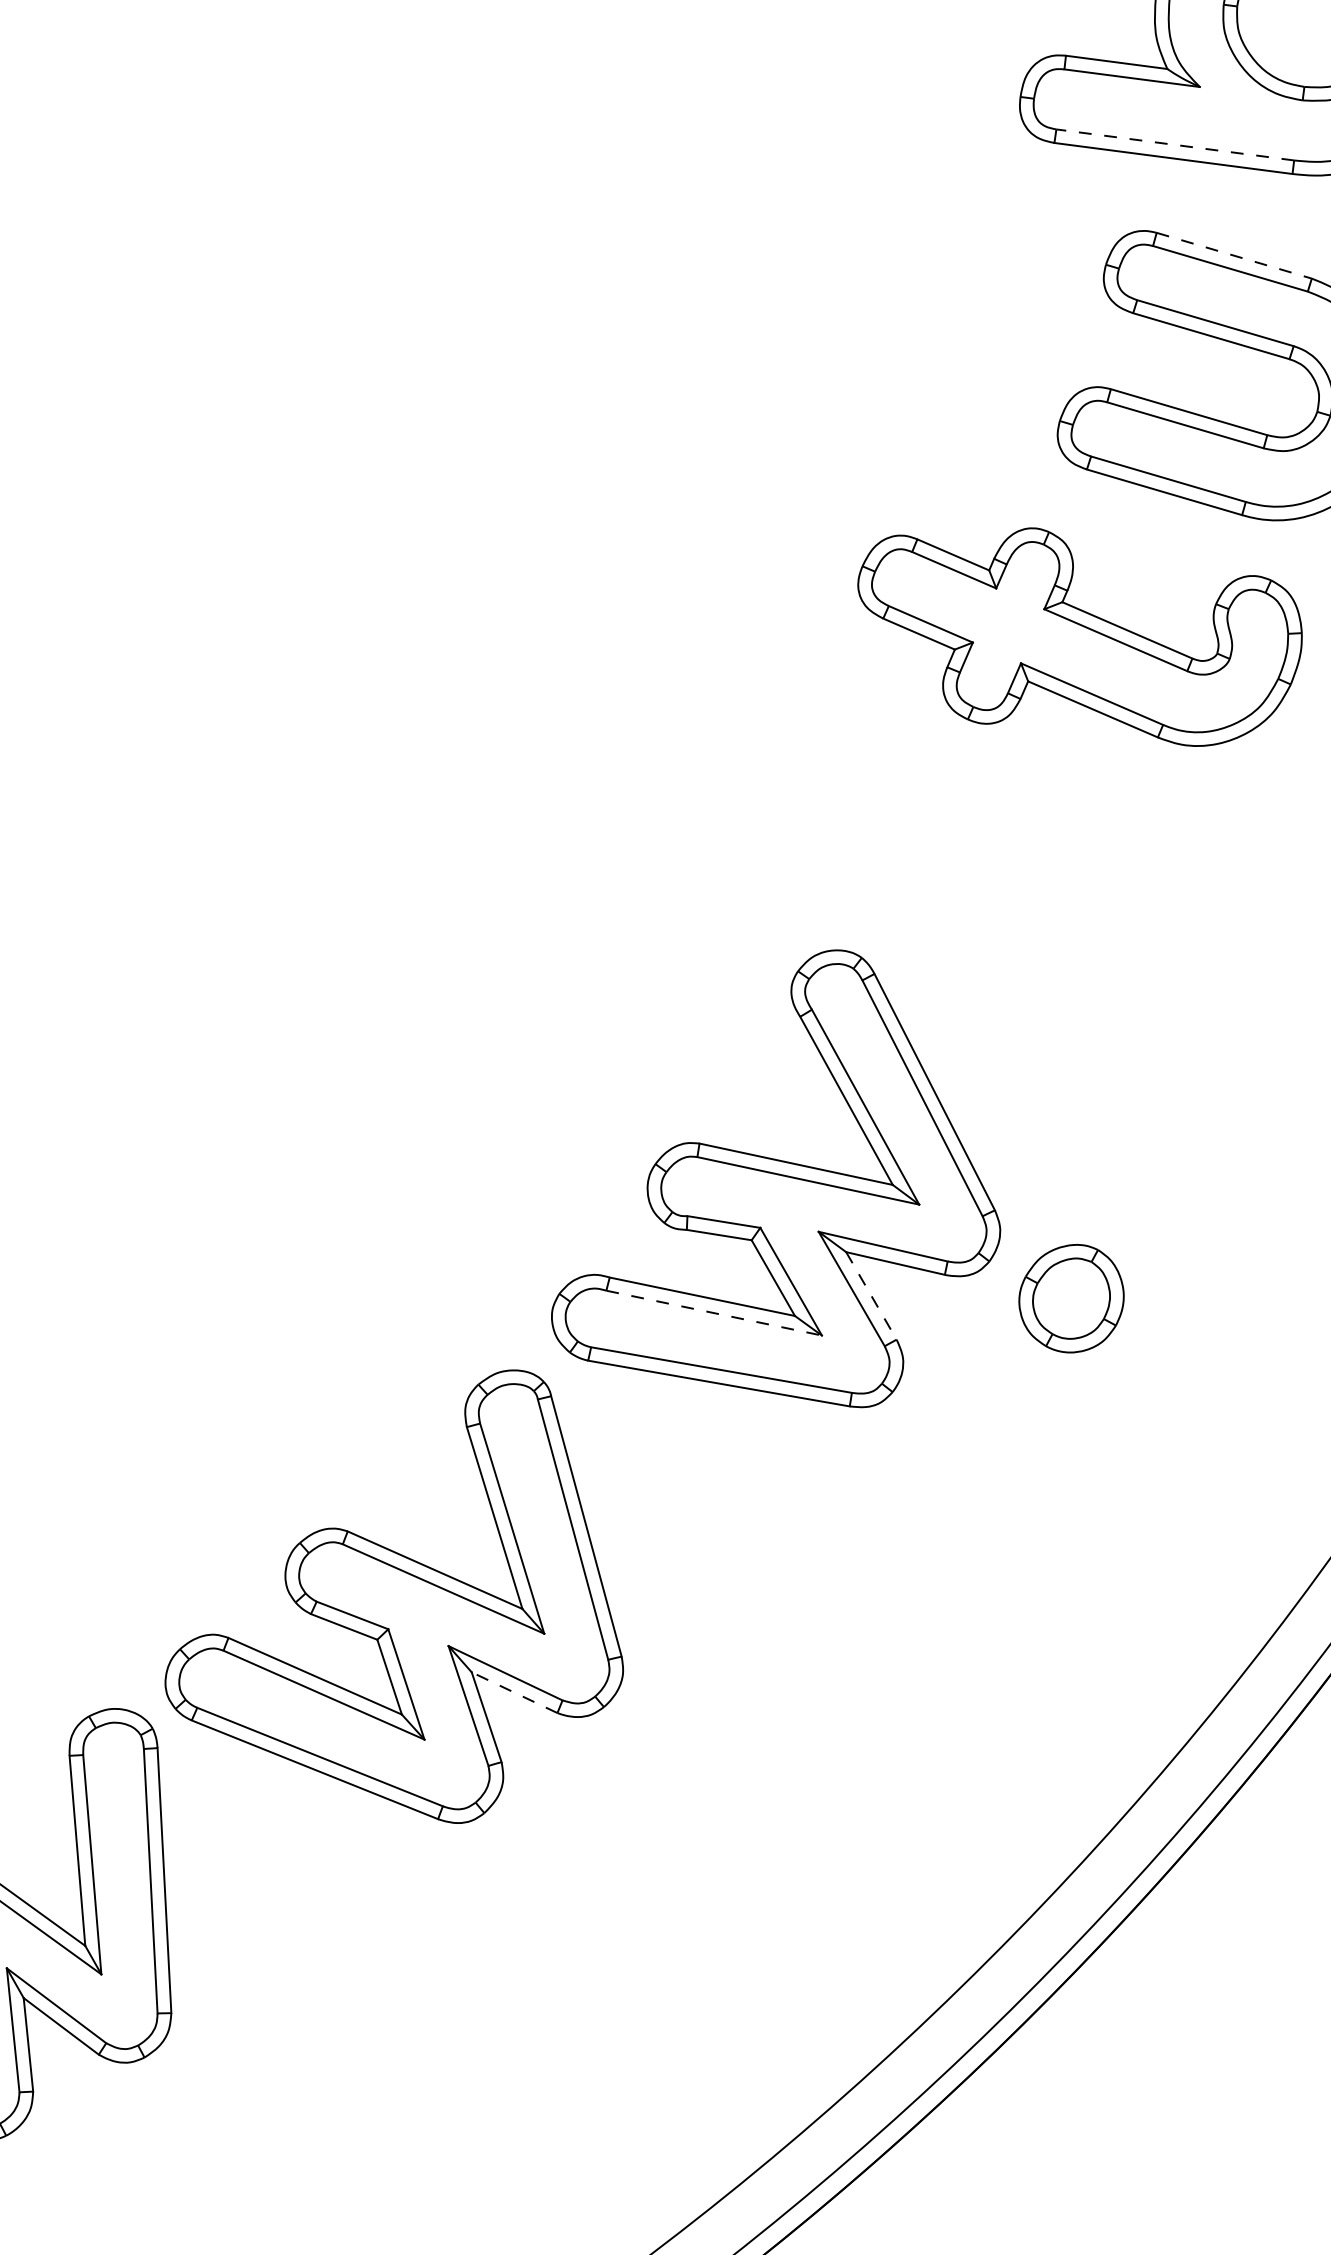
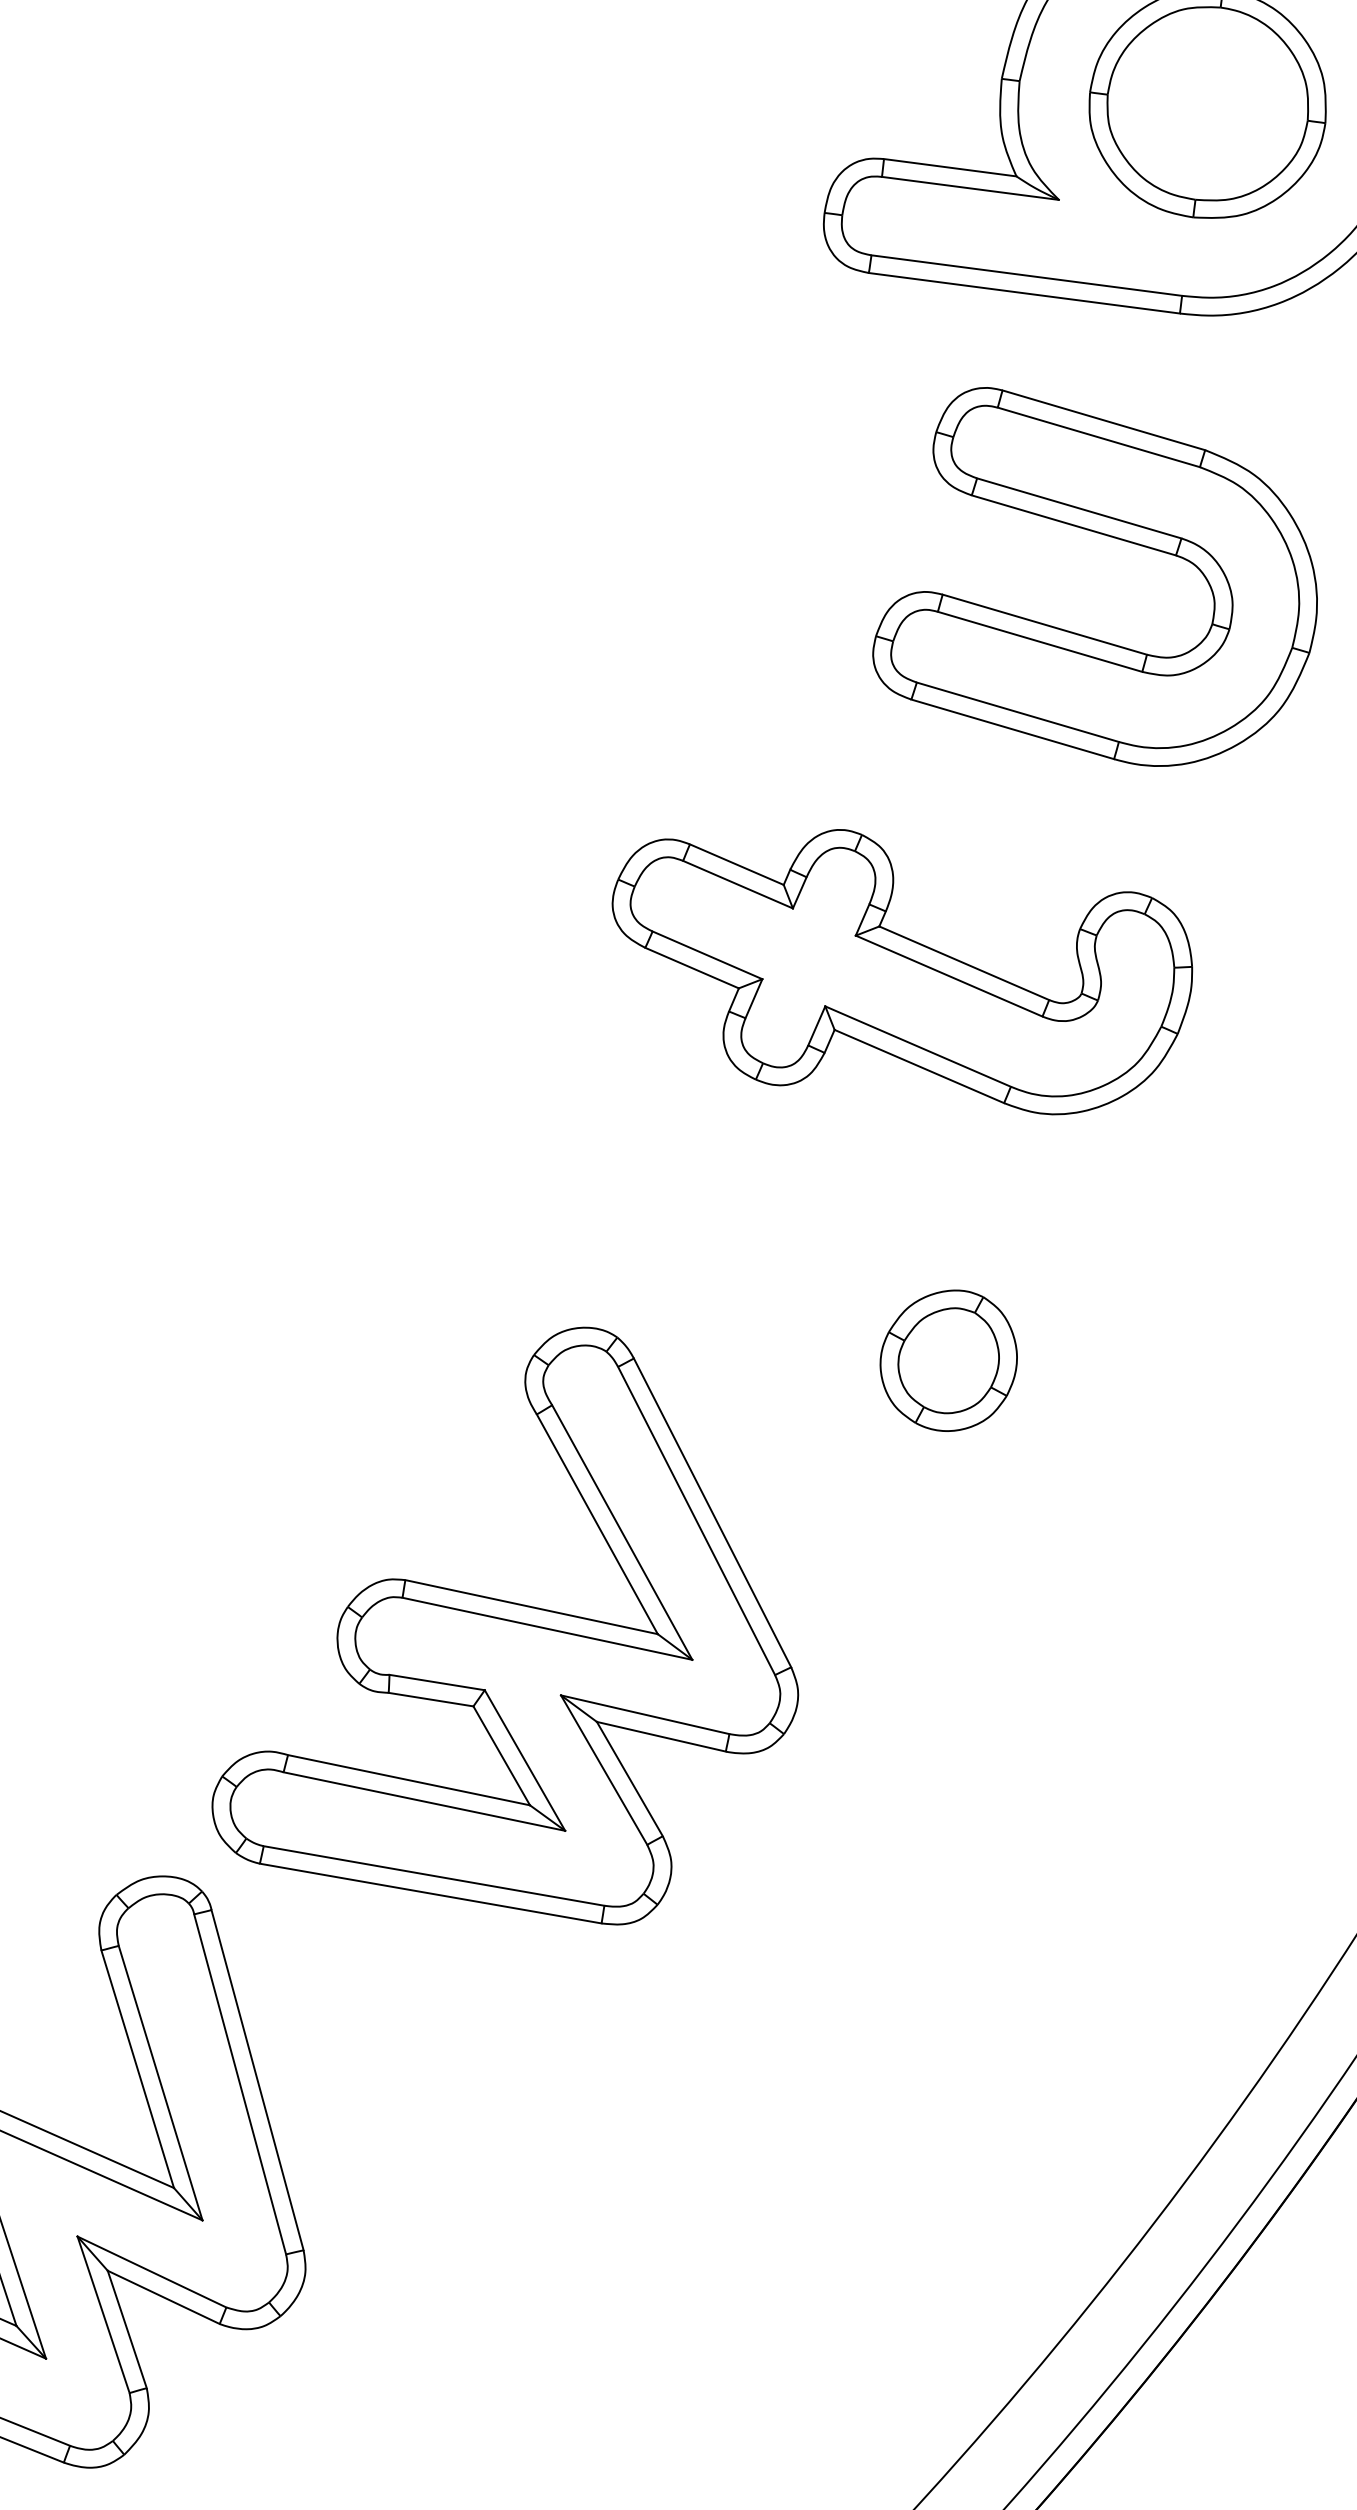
line: (1175, 144) -> (1027, 275), dashed -> solid
line: (1234, 255) -> (1104, 419), dashed -> solid
part: (1079, 636) -> (901, 971), moved
line: (871, 1296) -> (629, 1779), dashed -> solid
part: (1071, 1298) -> (948, 1360), moved
line: (714, 1313) -> (424, 1802), dashed -> solid
line: (514, 1692) -> (163, 2297), dashed -> solid

